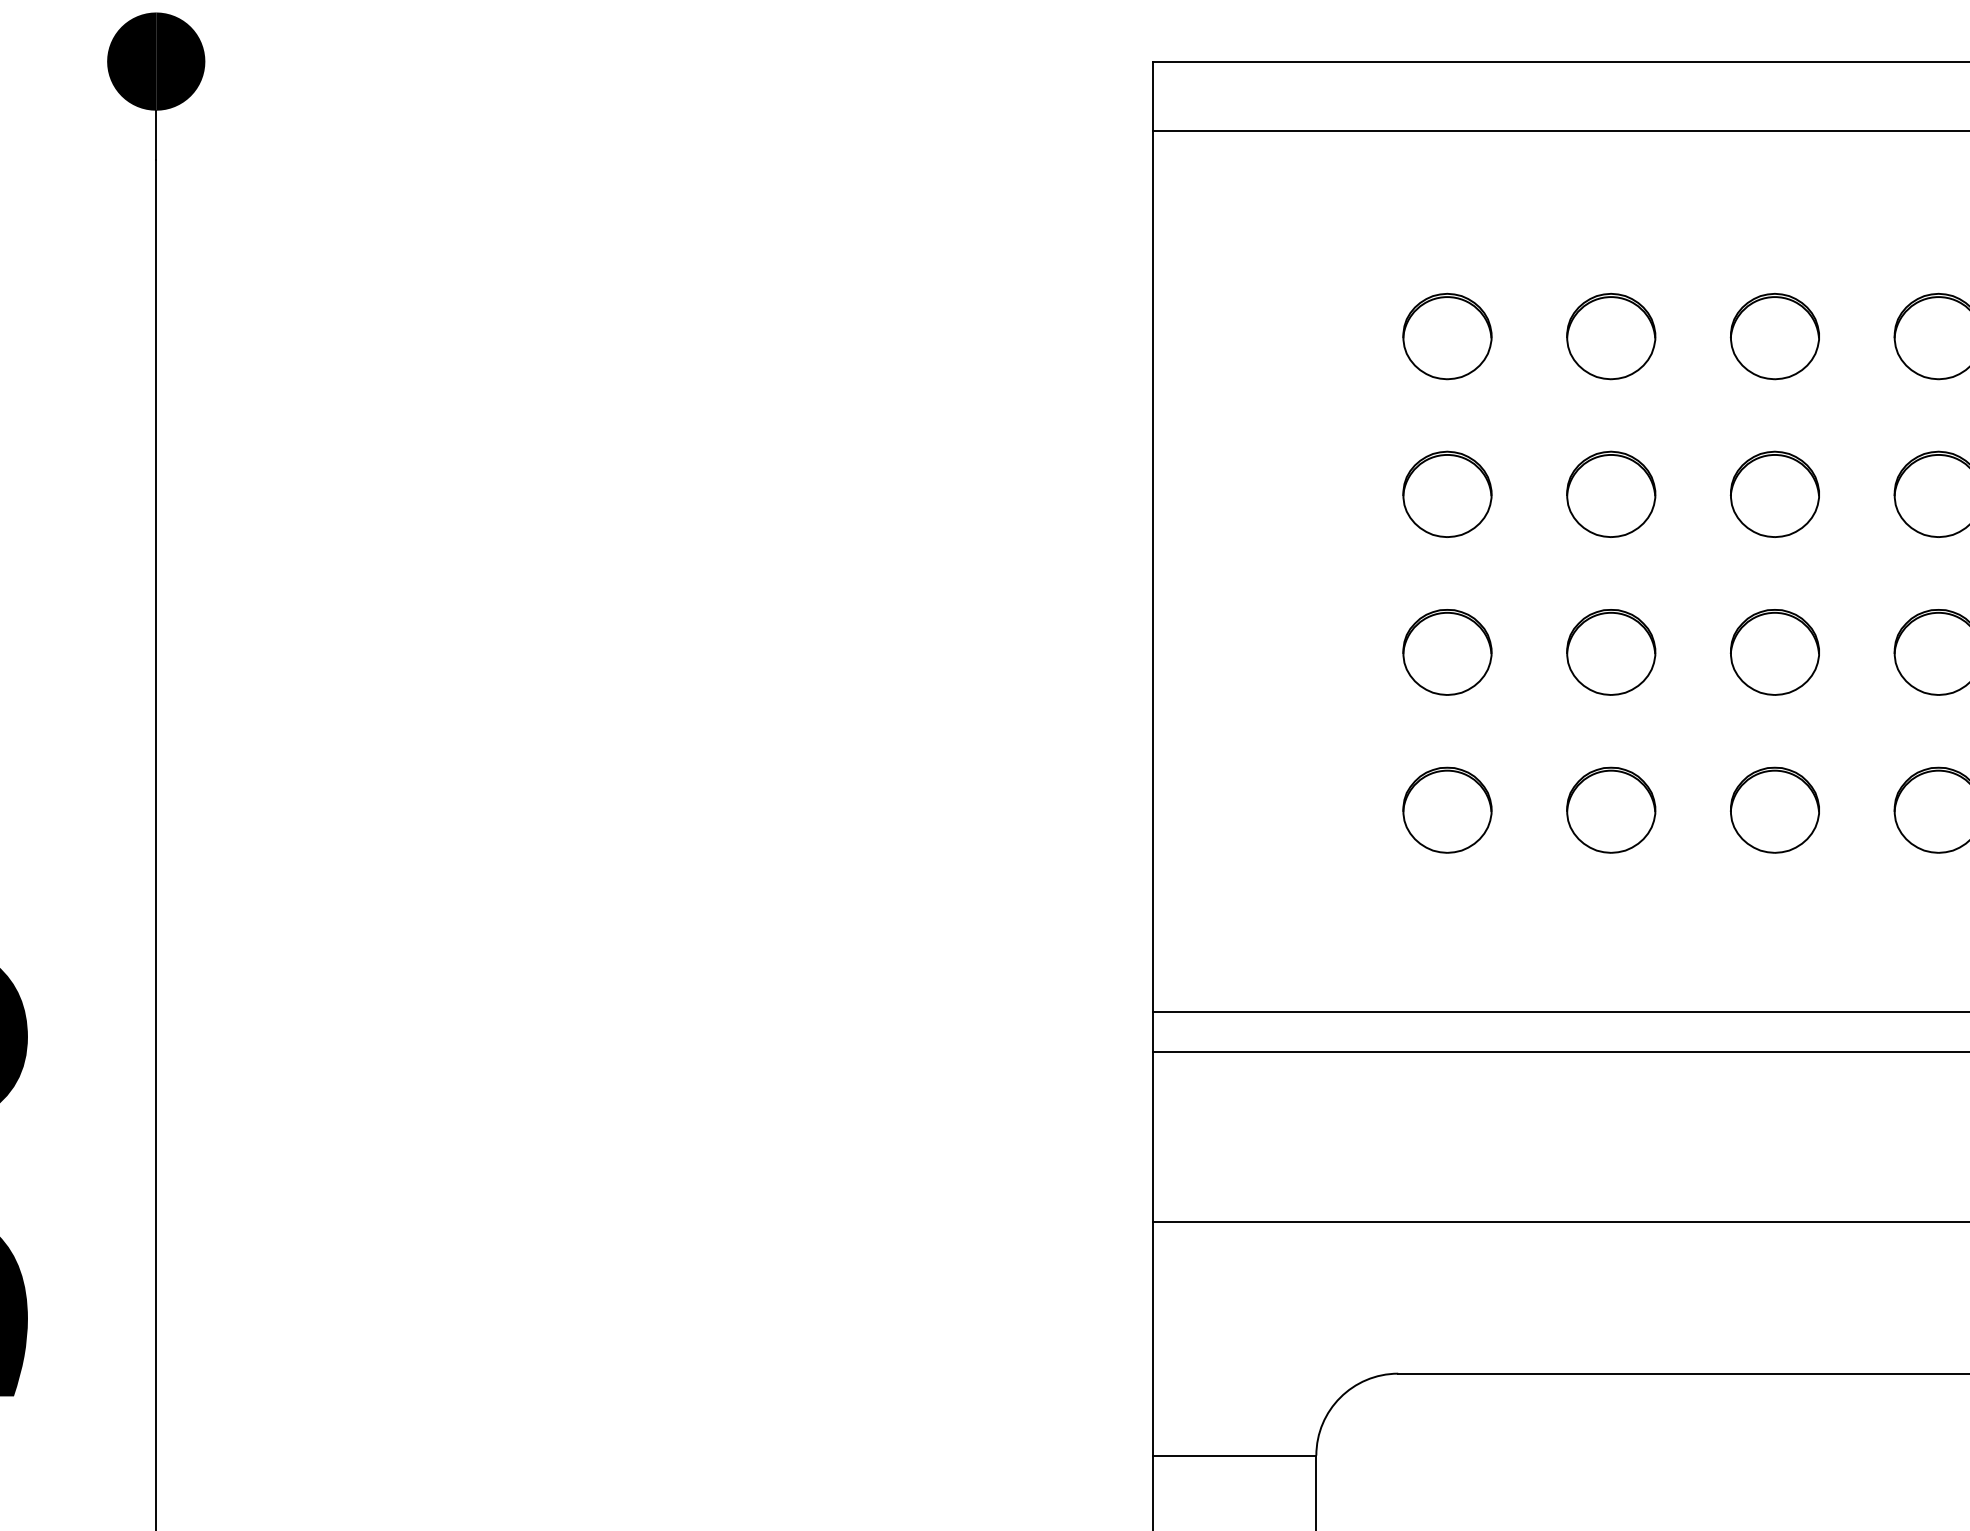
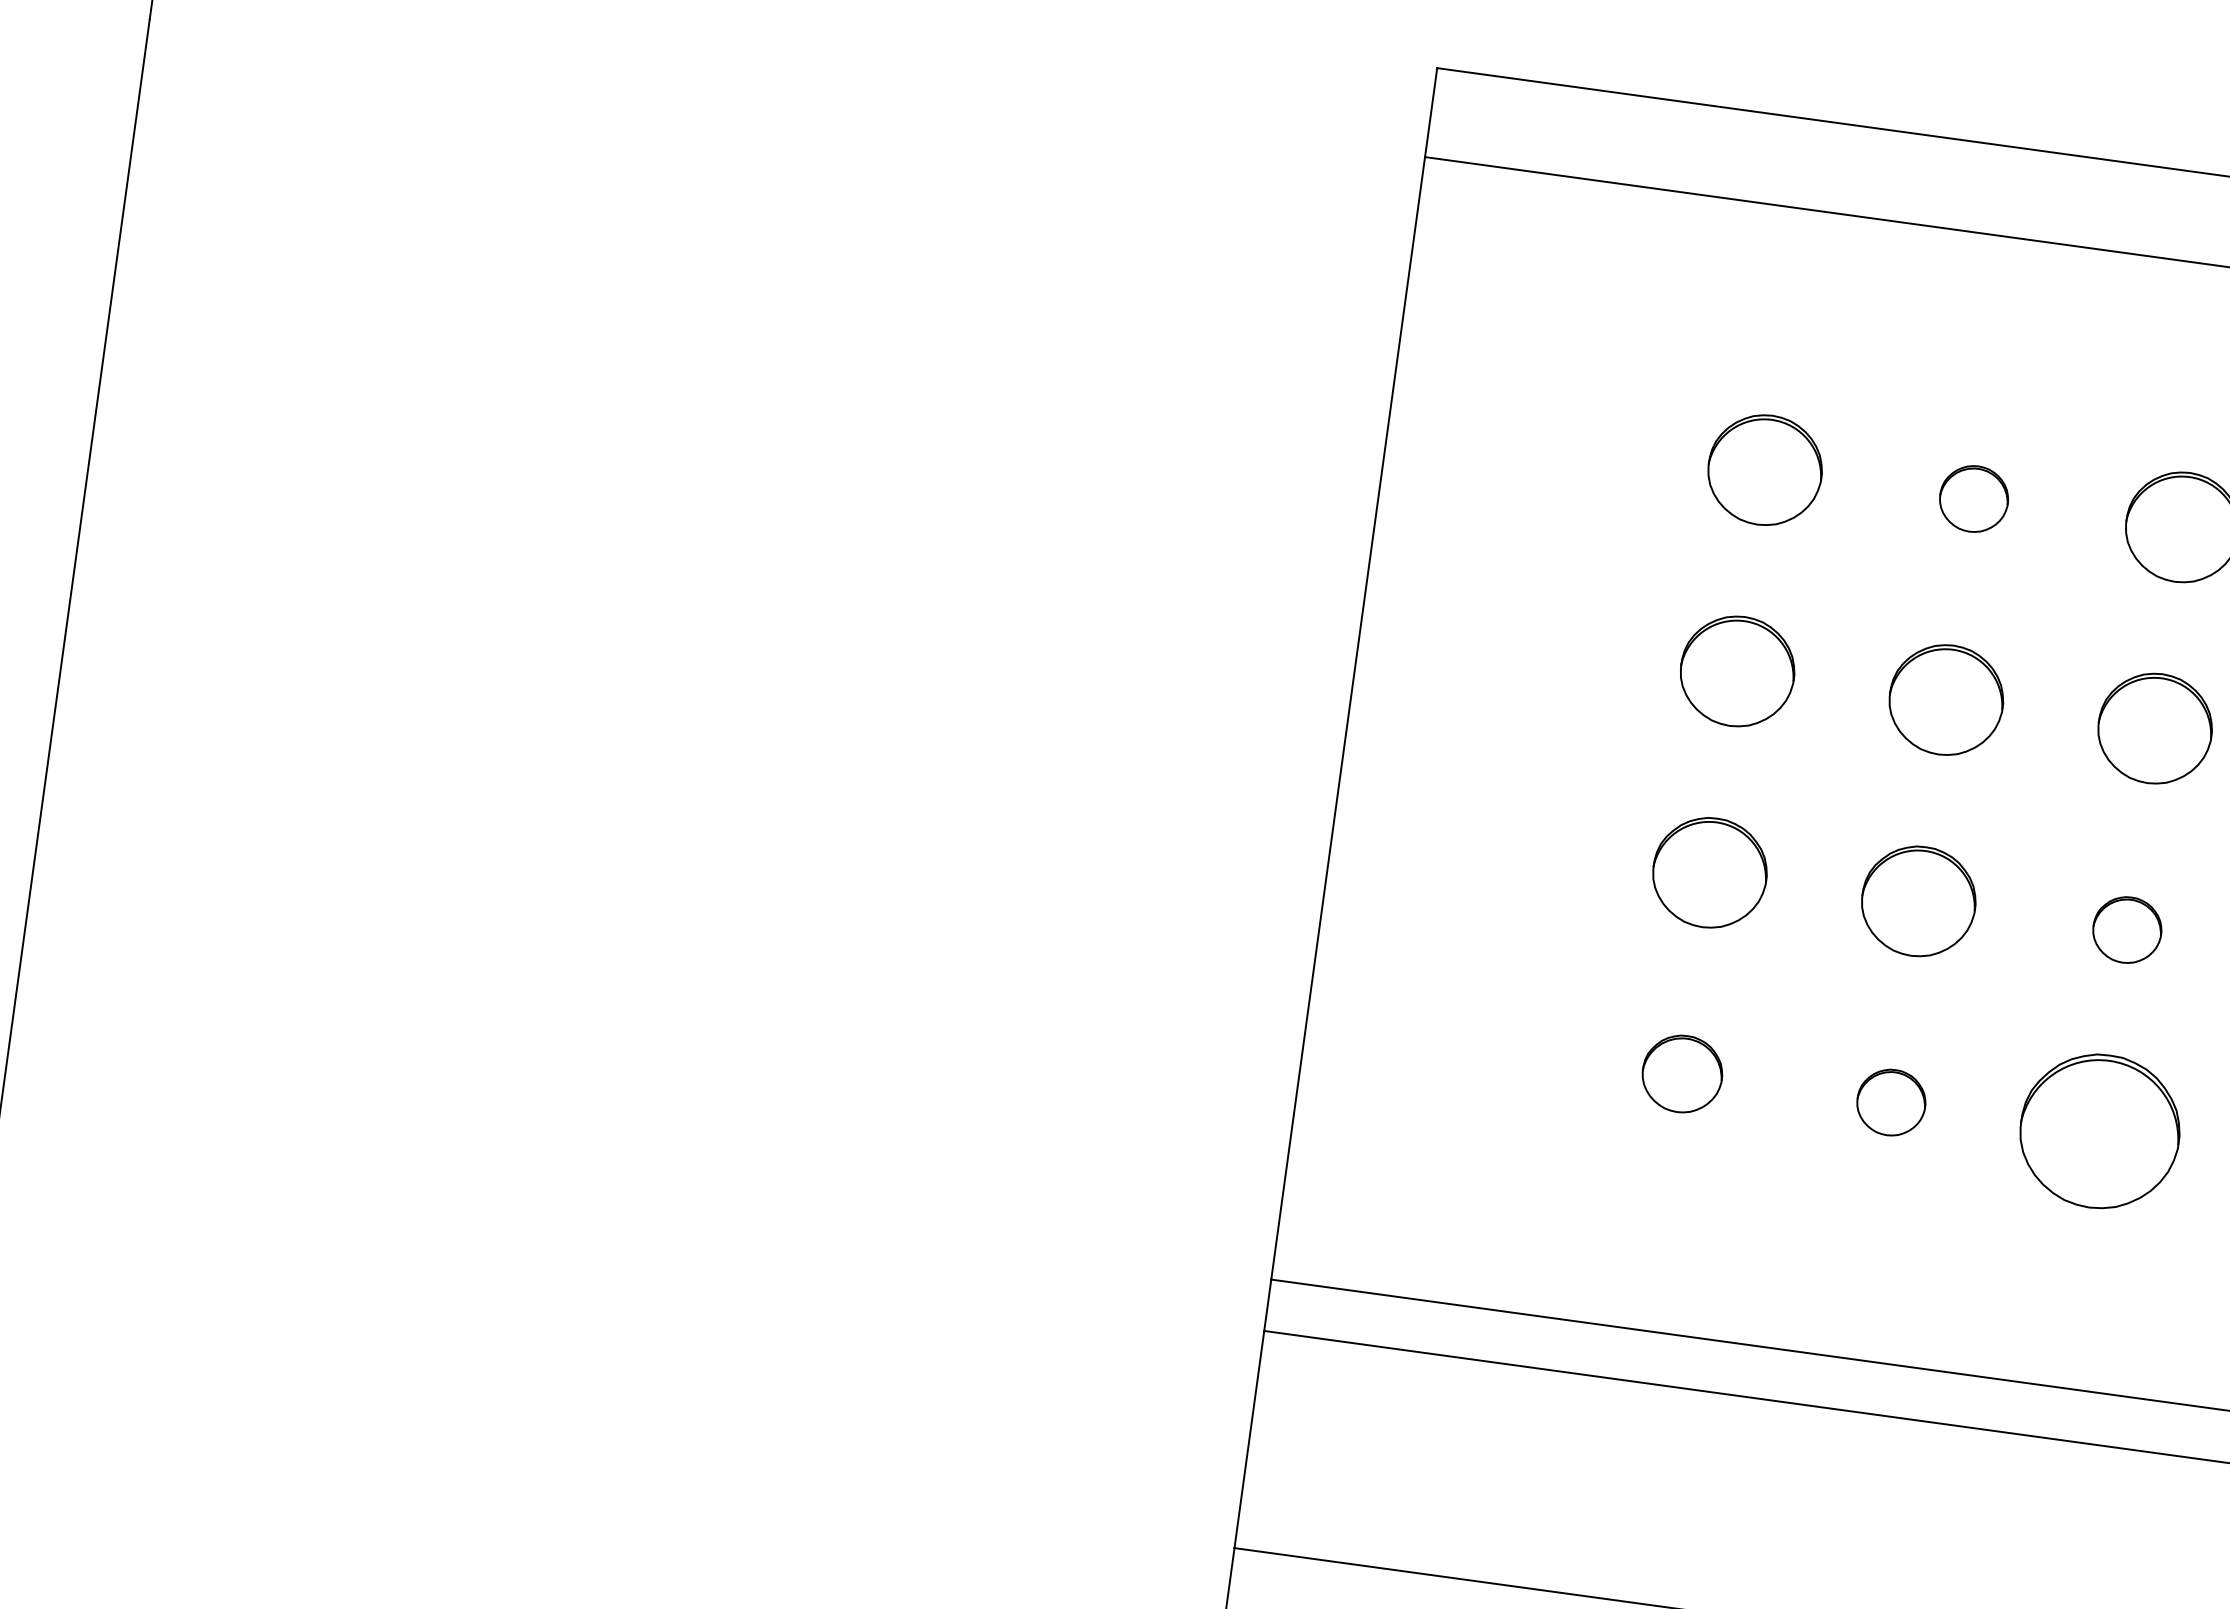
part: (1611, 336) -> (1974, 498), size x0.6
part: (1774, 652) -> (2126, 930), size x0.6
part: (1447, 809) -> (1682, 1073), size x0.7
part: (1611, 809) -> (1891, 1101), size x0.6
part: (1774, 809) -> (2099, 1130), size x1.4

